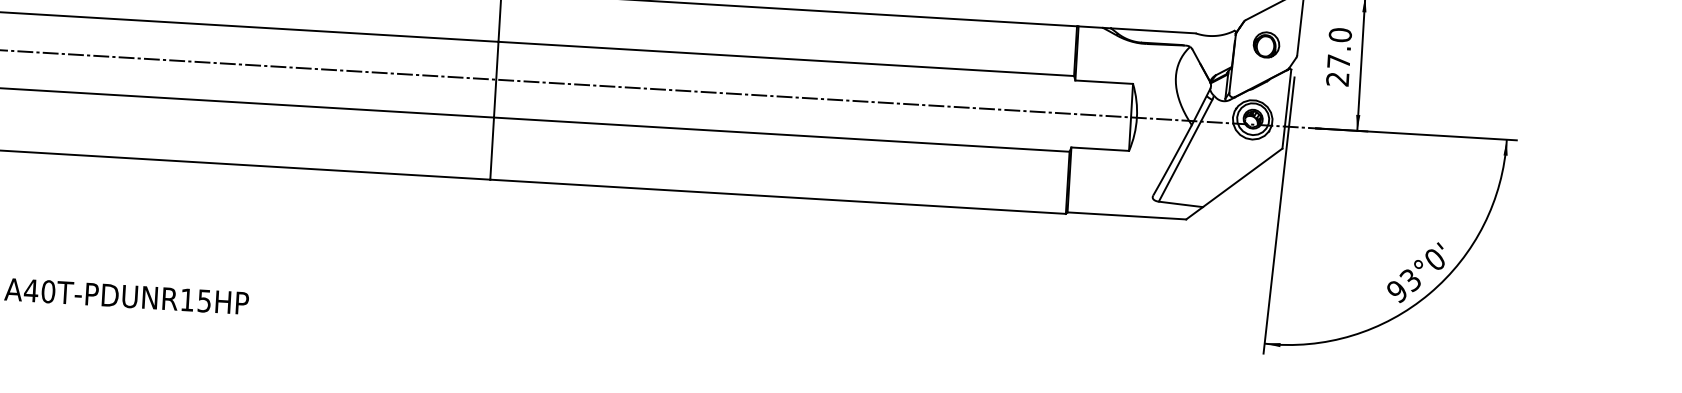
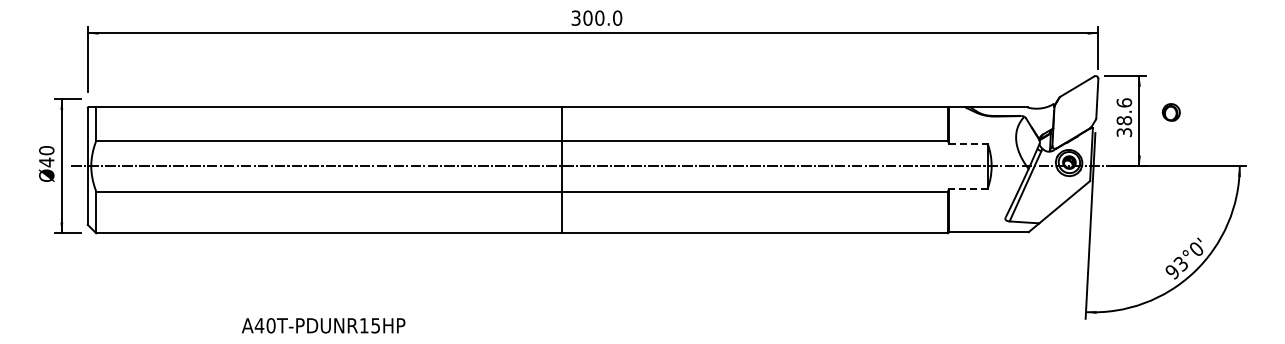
part: (1266, 45) -> (1171, 112), moved
text: (1339, 56) -> (1124, 117), 27.0 -> 38.6
line: (1104, 81) -> (968, 143), solid -> dashed
line: (1098, 148) -> (967, 188), solid -> dashed

